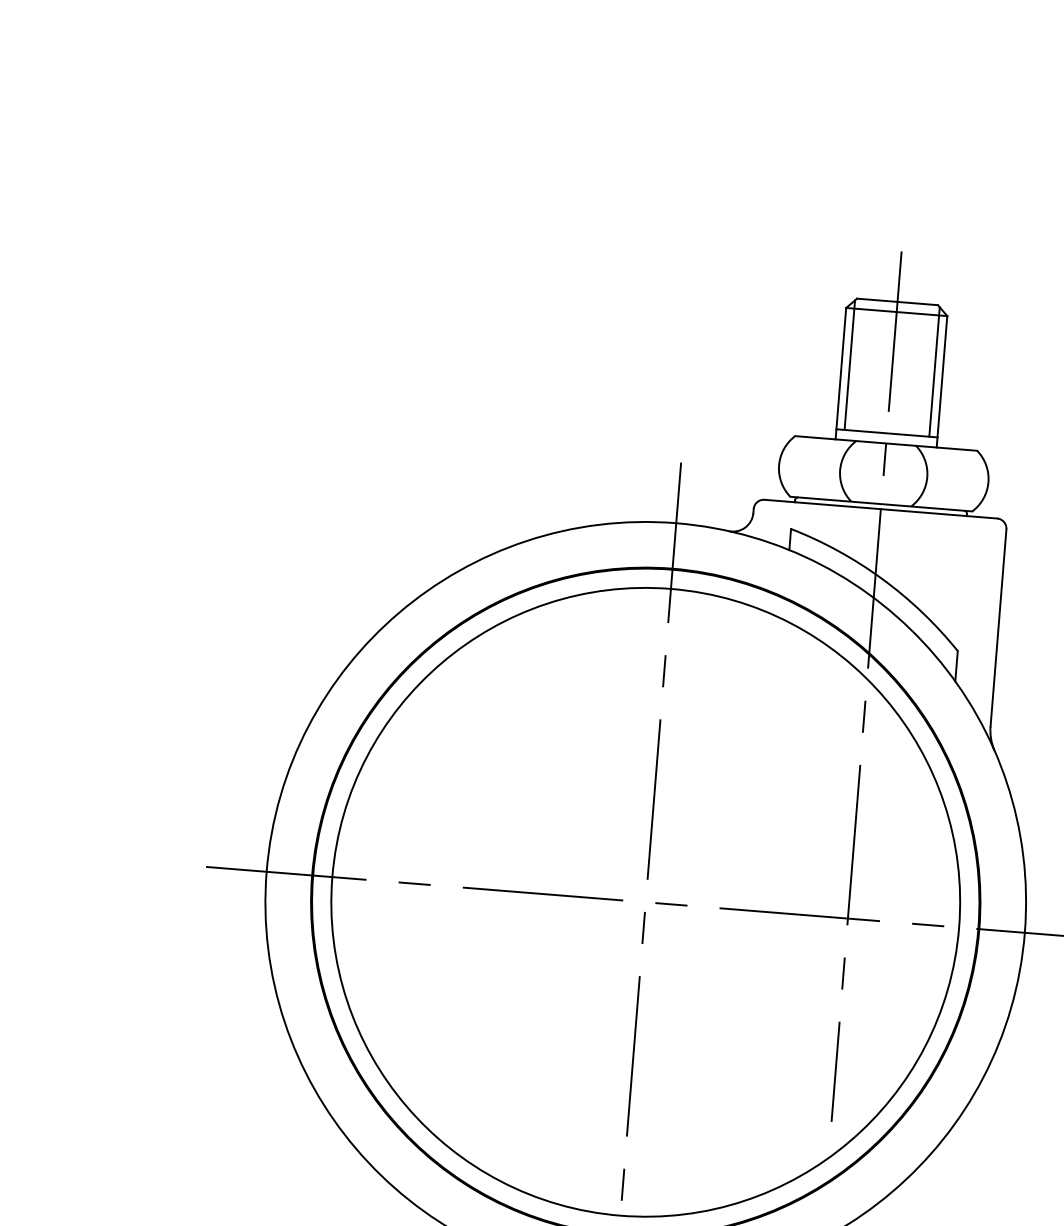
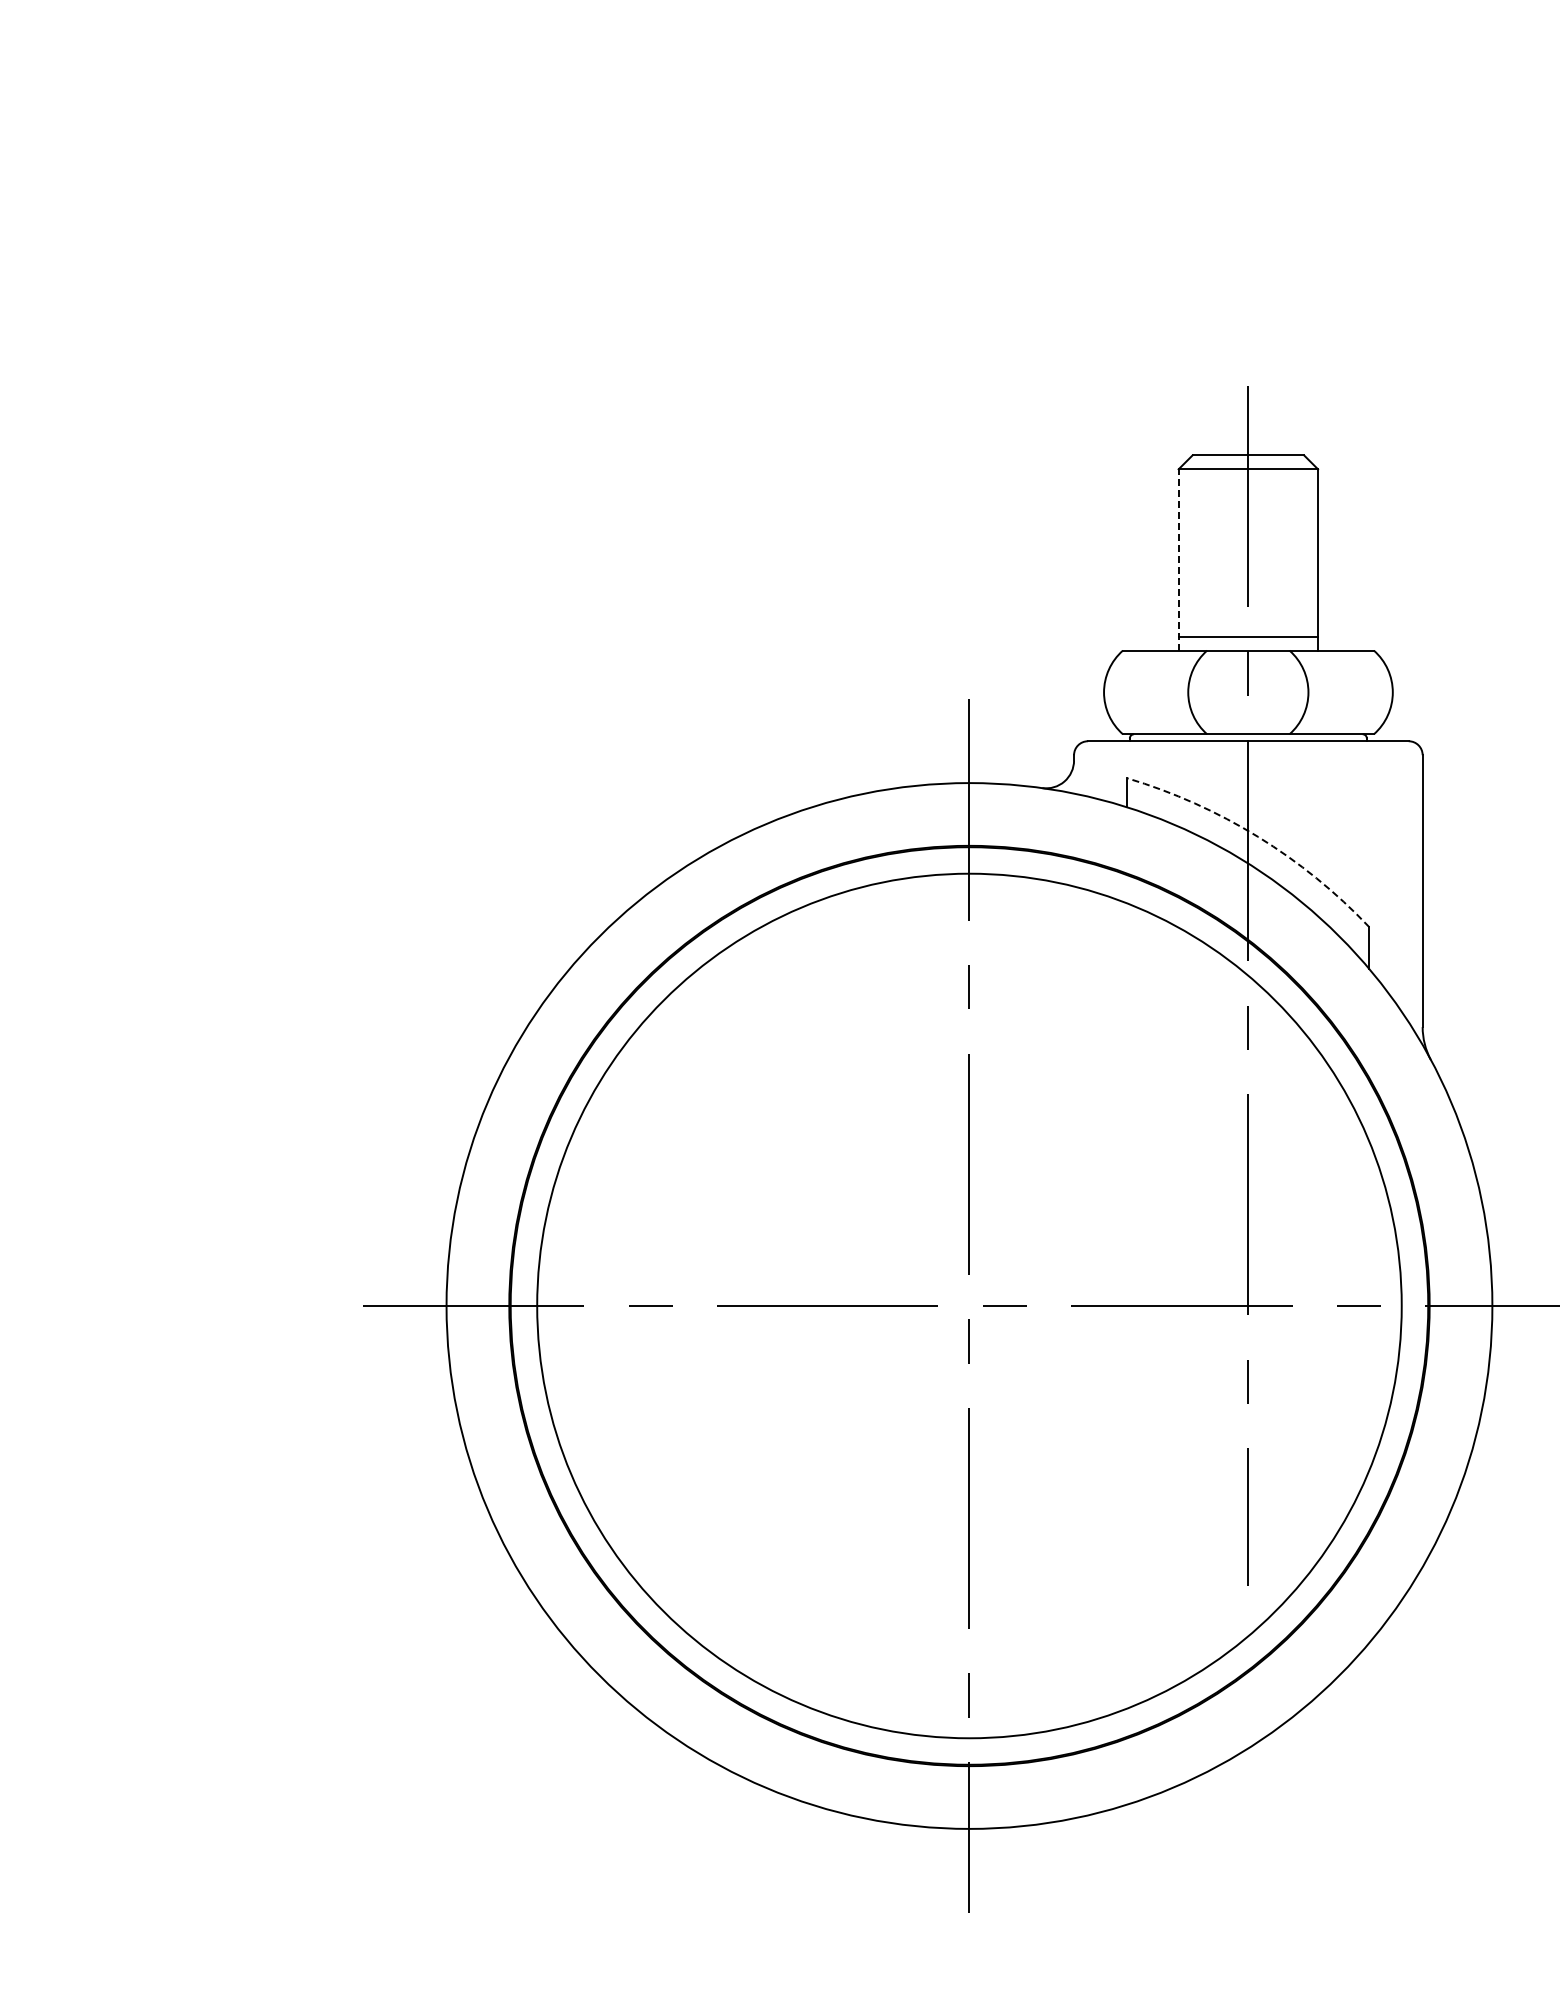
line: (849, 365) -> (1189, 547), removed
line: (934, 372) -> (1306, 547), removed
line: (840, 373) -> (1178, 559), solid -> dashed
arc: (882, 578) -> (1258, 836), solid -> dashed

